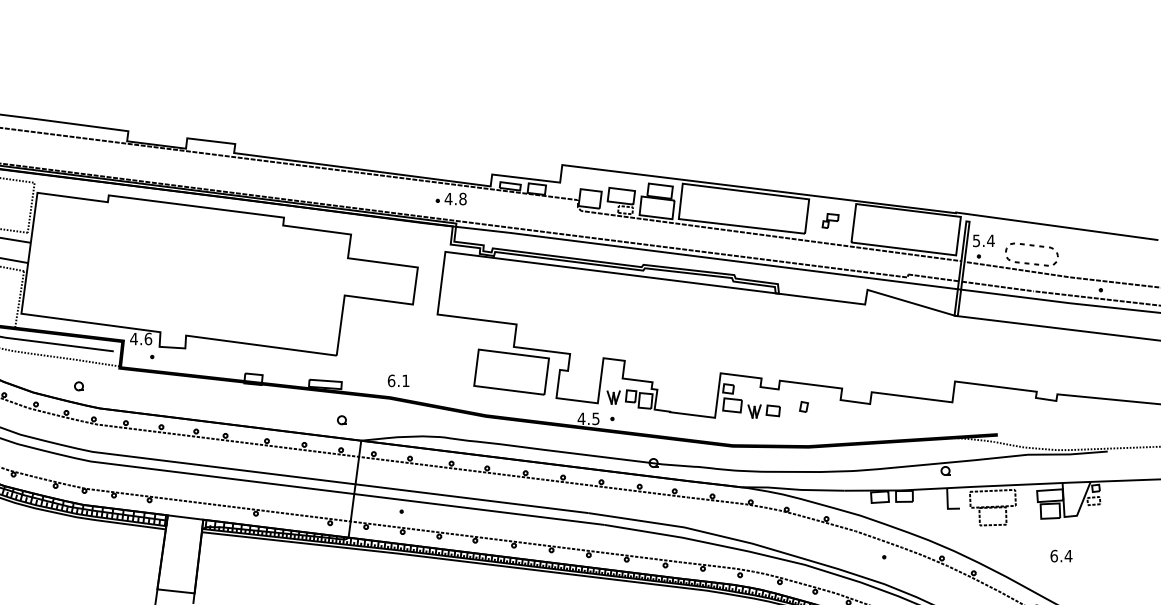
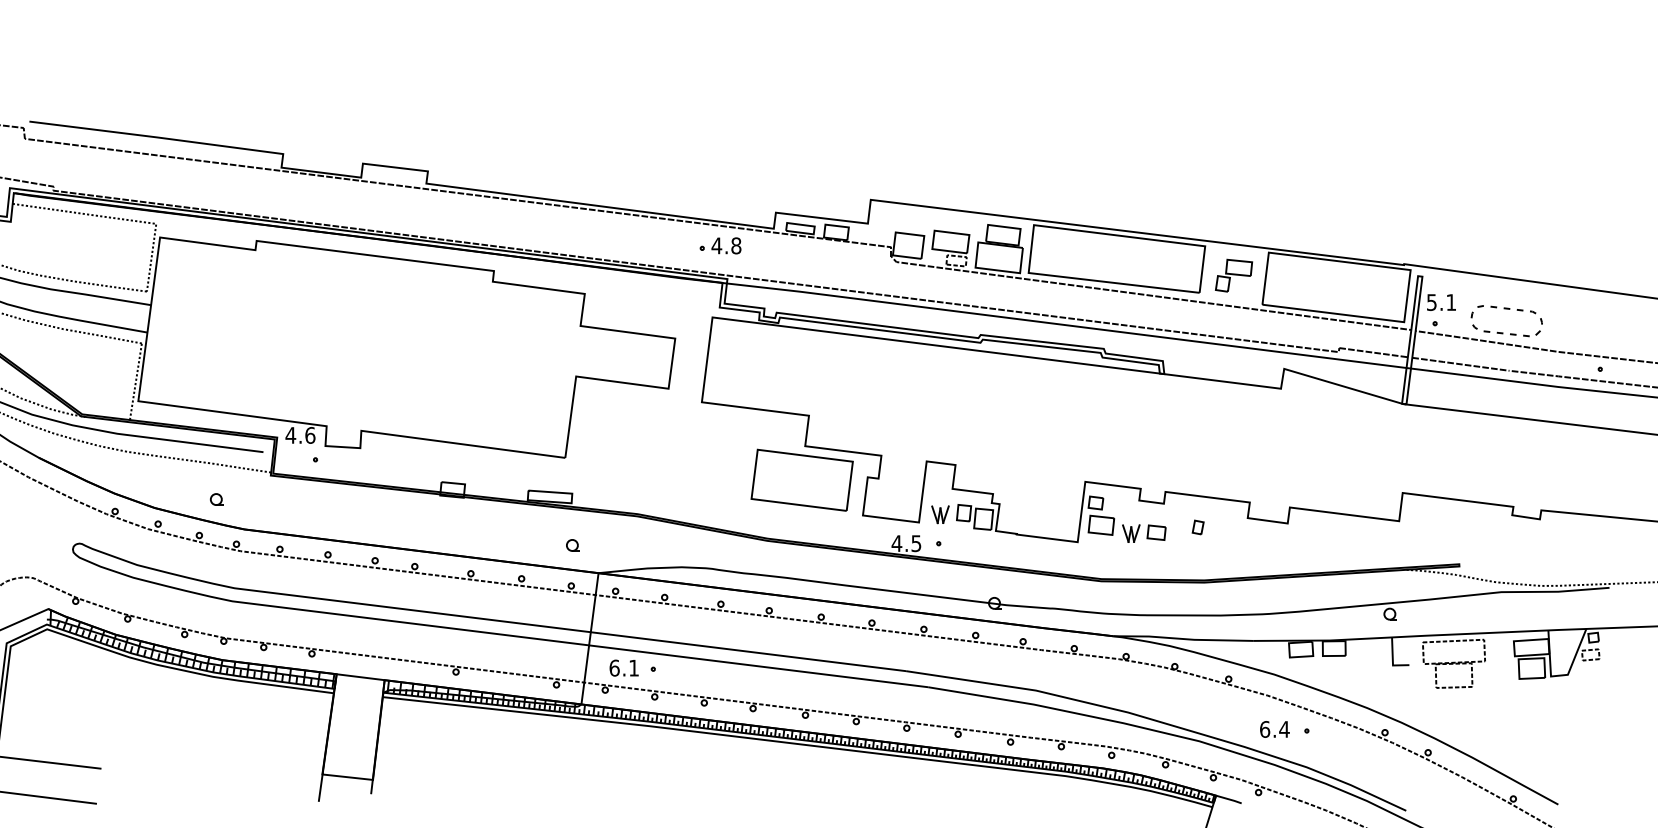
part: (830, 220) -> (1234, 275), size x1.67
text: (991, 240) -> (1451, 302), 5.4 -> 5.1
text: (398, 380) -> (623, 667), moved
text: (1061, 556) -> (1274, 729), moved

